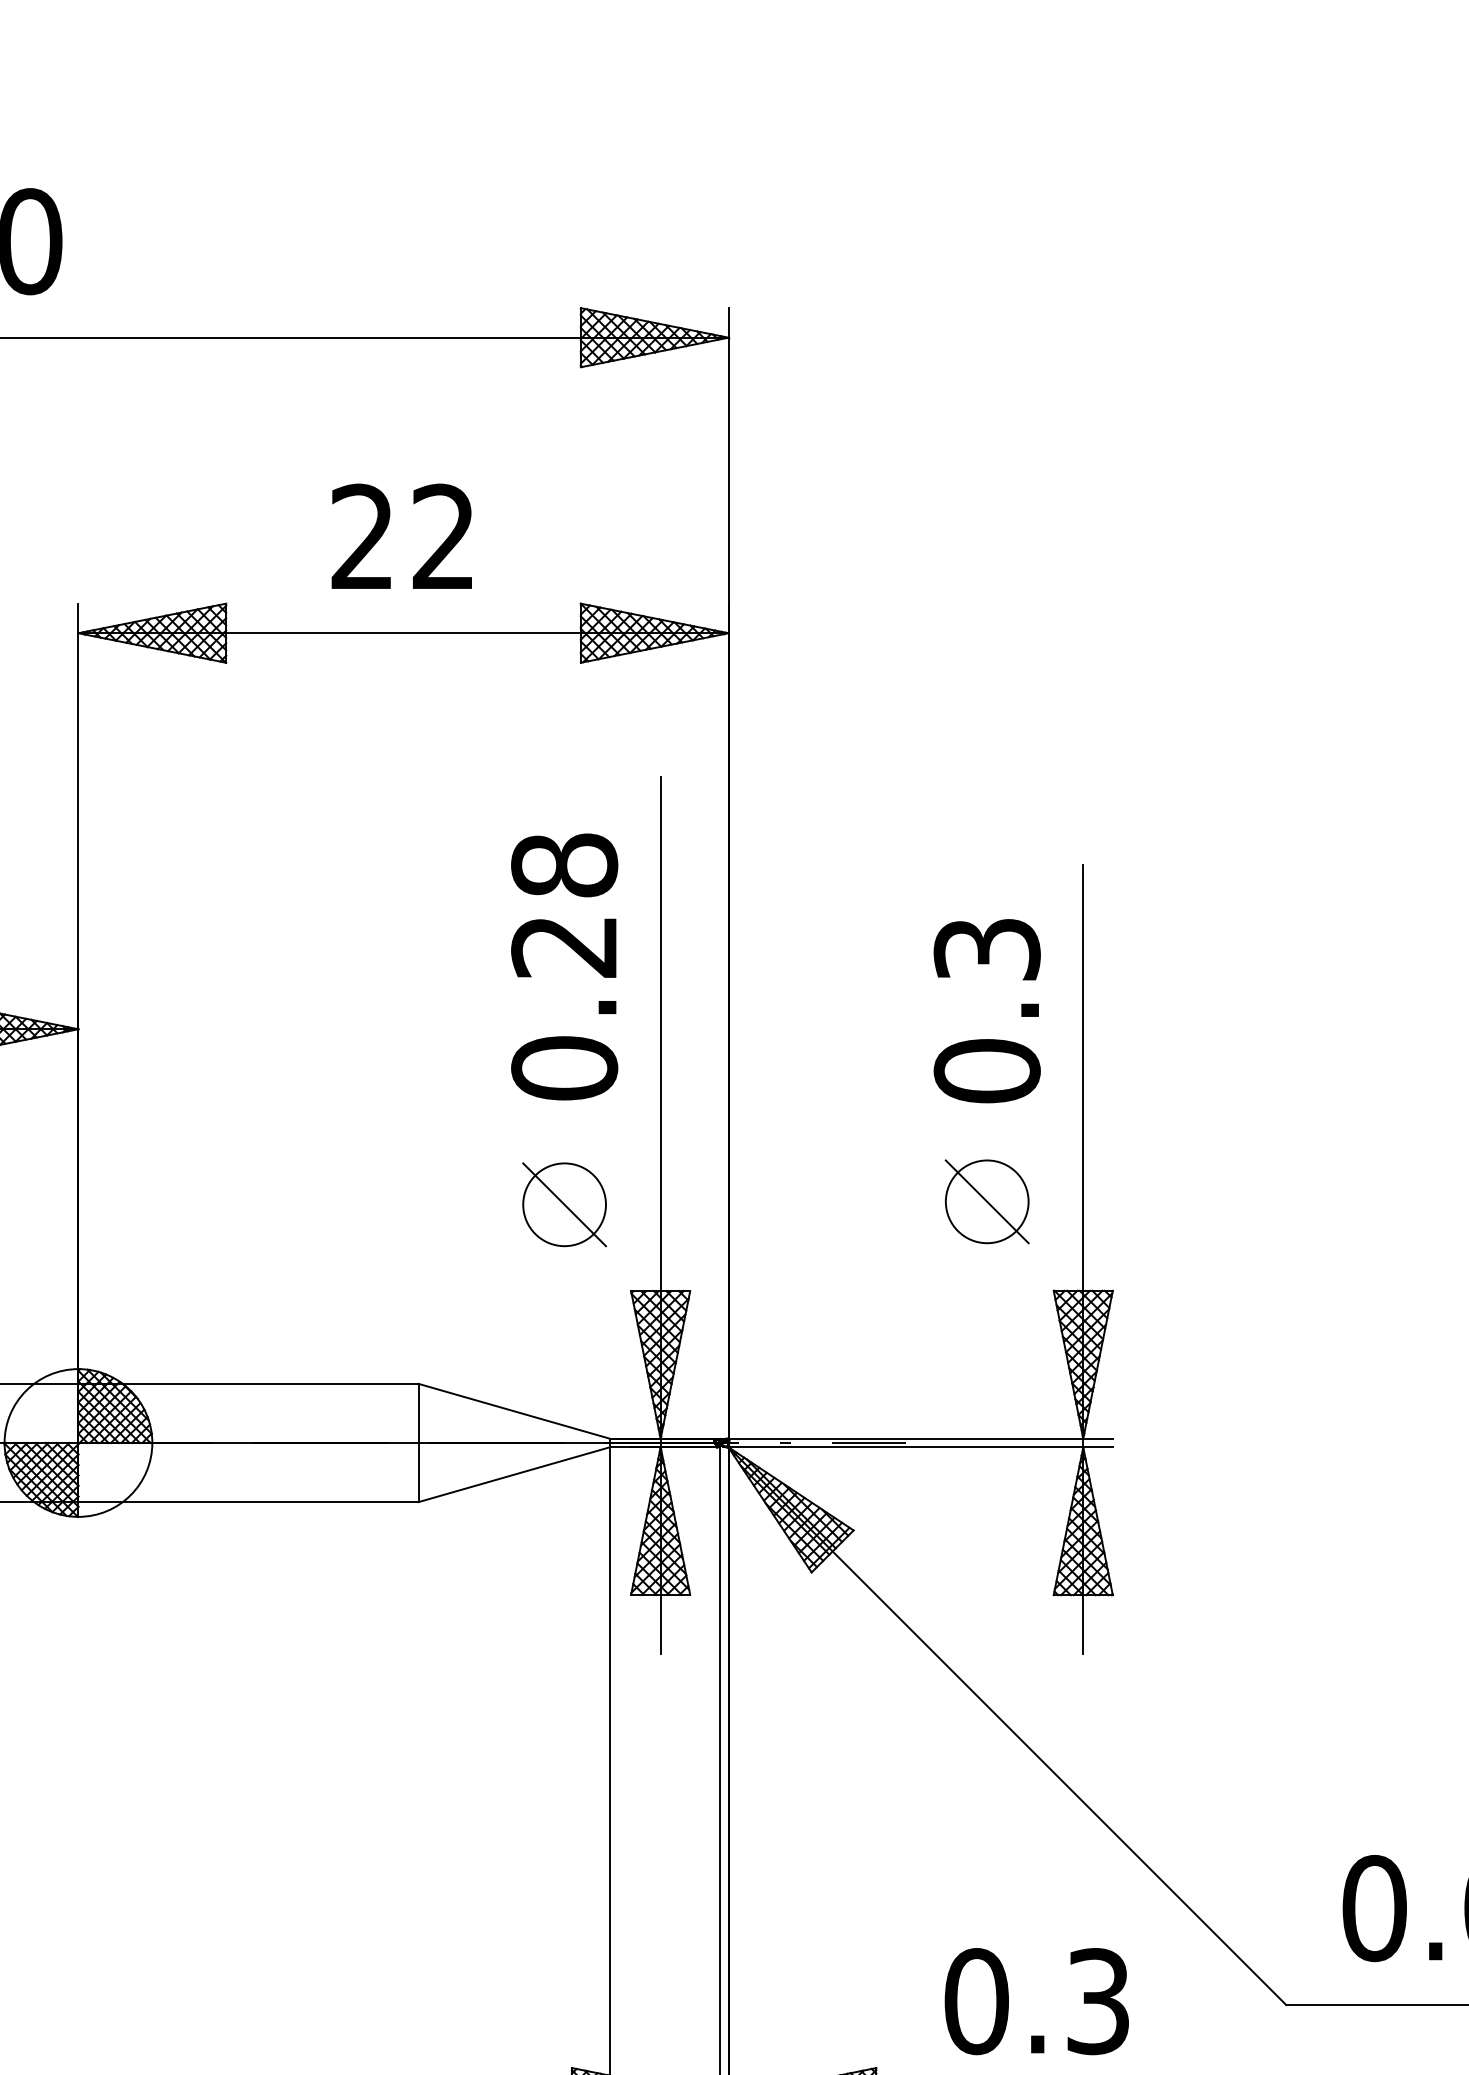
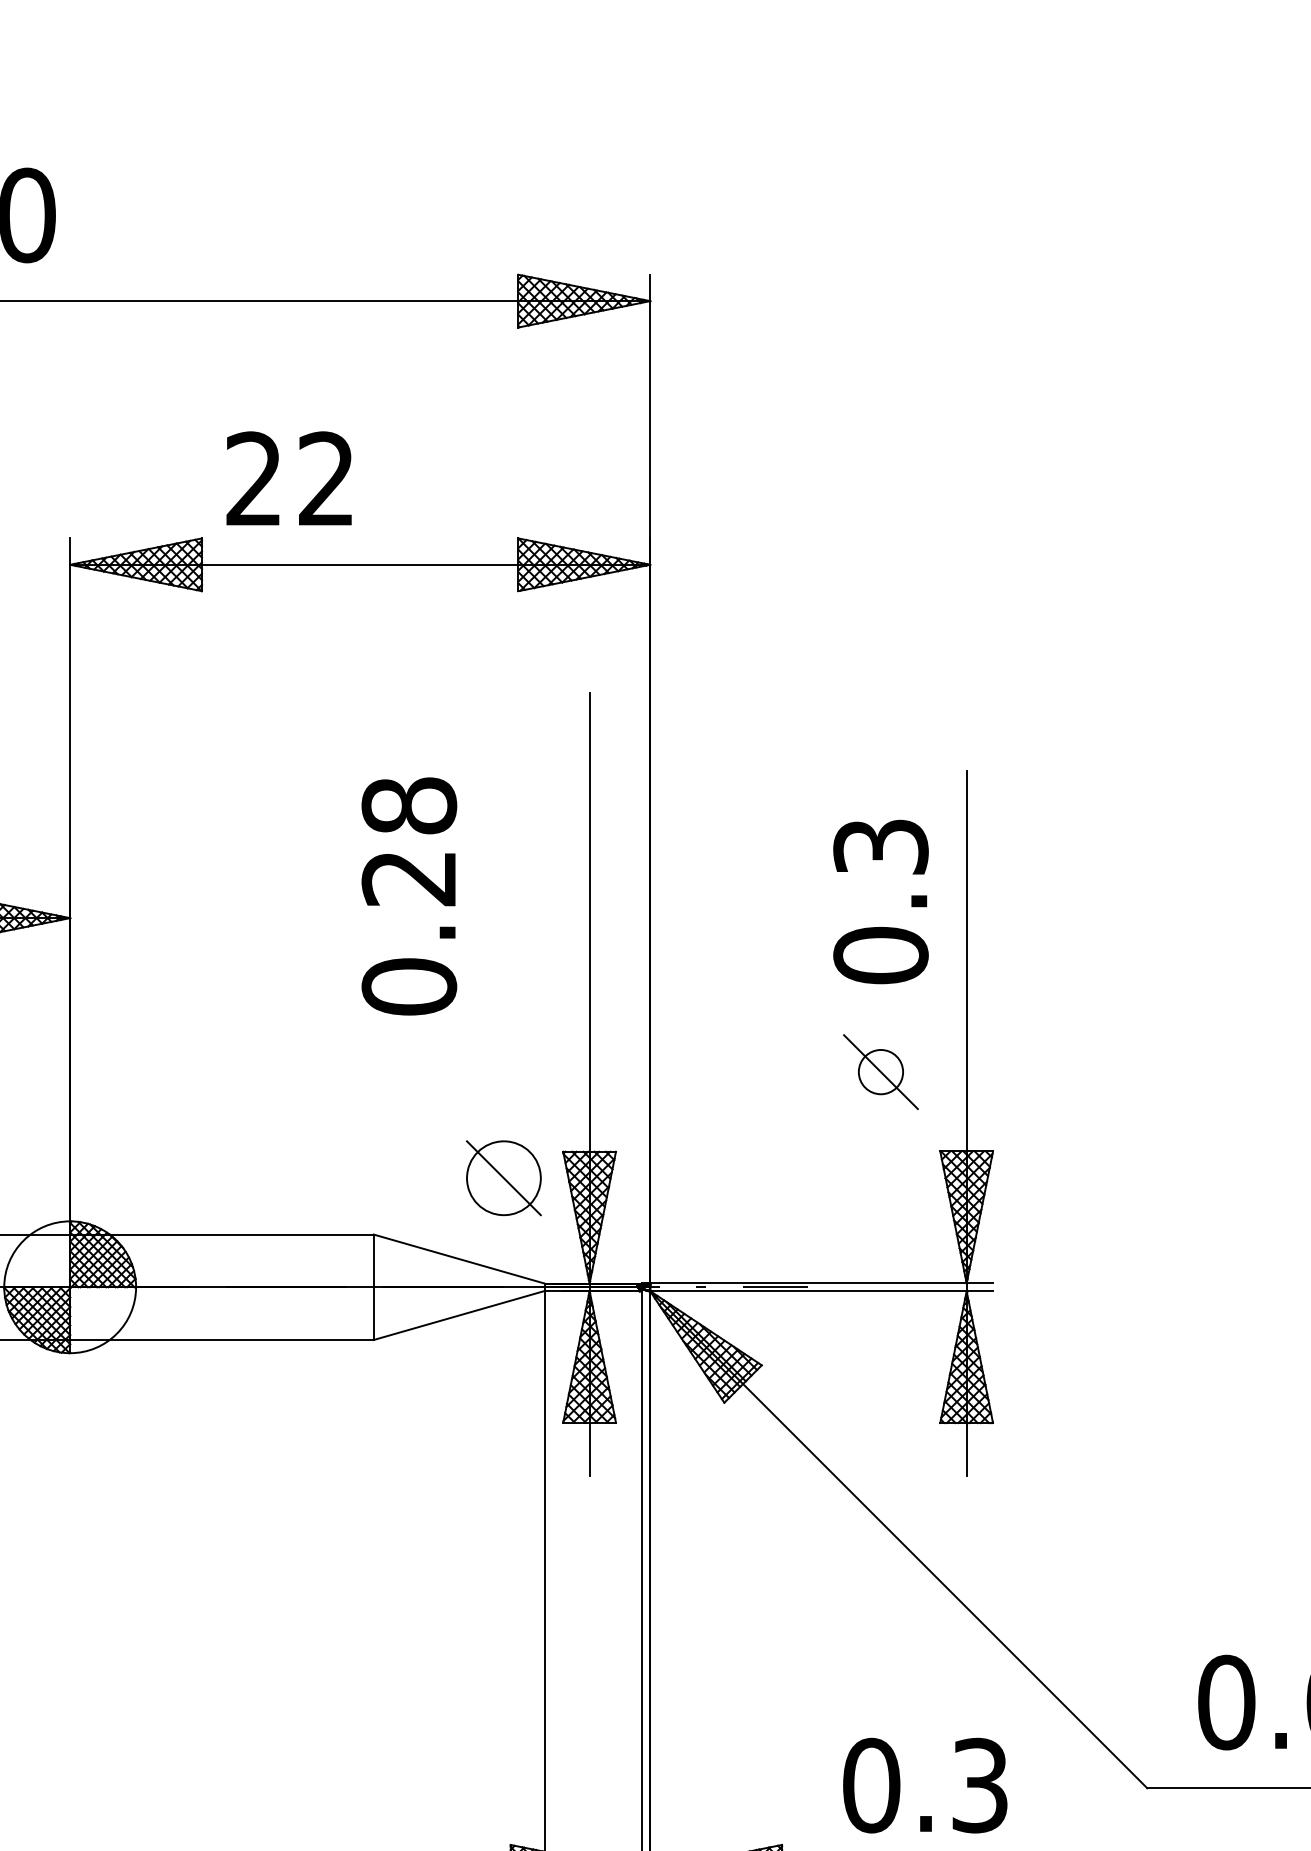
text: (401, 535) -> (288, 477), moved
text: (564, 966) -> (409, 896), moved
circle: (986, 1201) -> (880, 1071), size x0.6
part: (564, 1204) -> (503, 1177), moved

